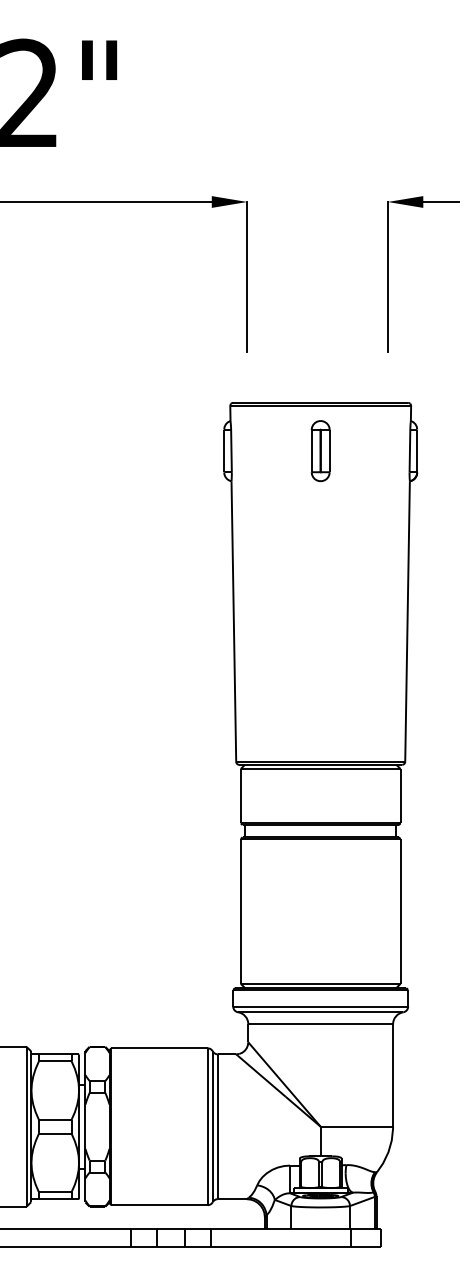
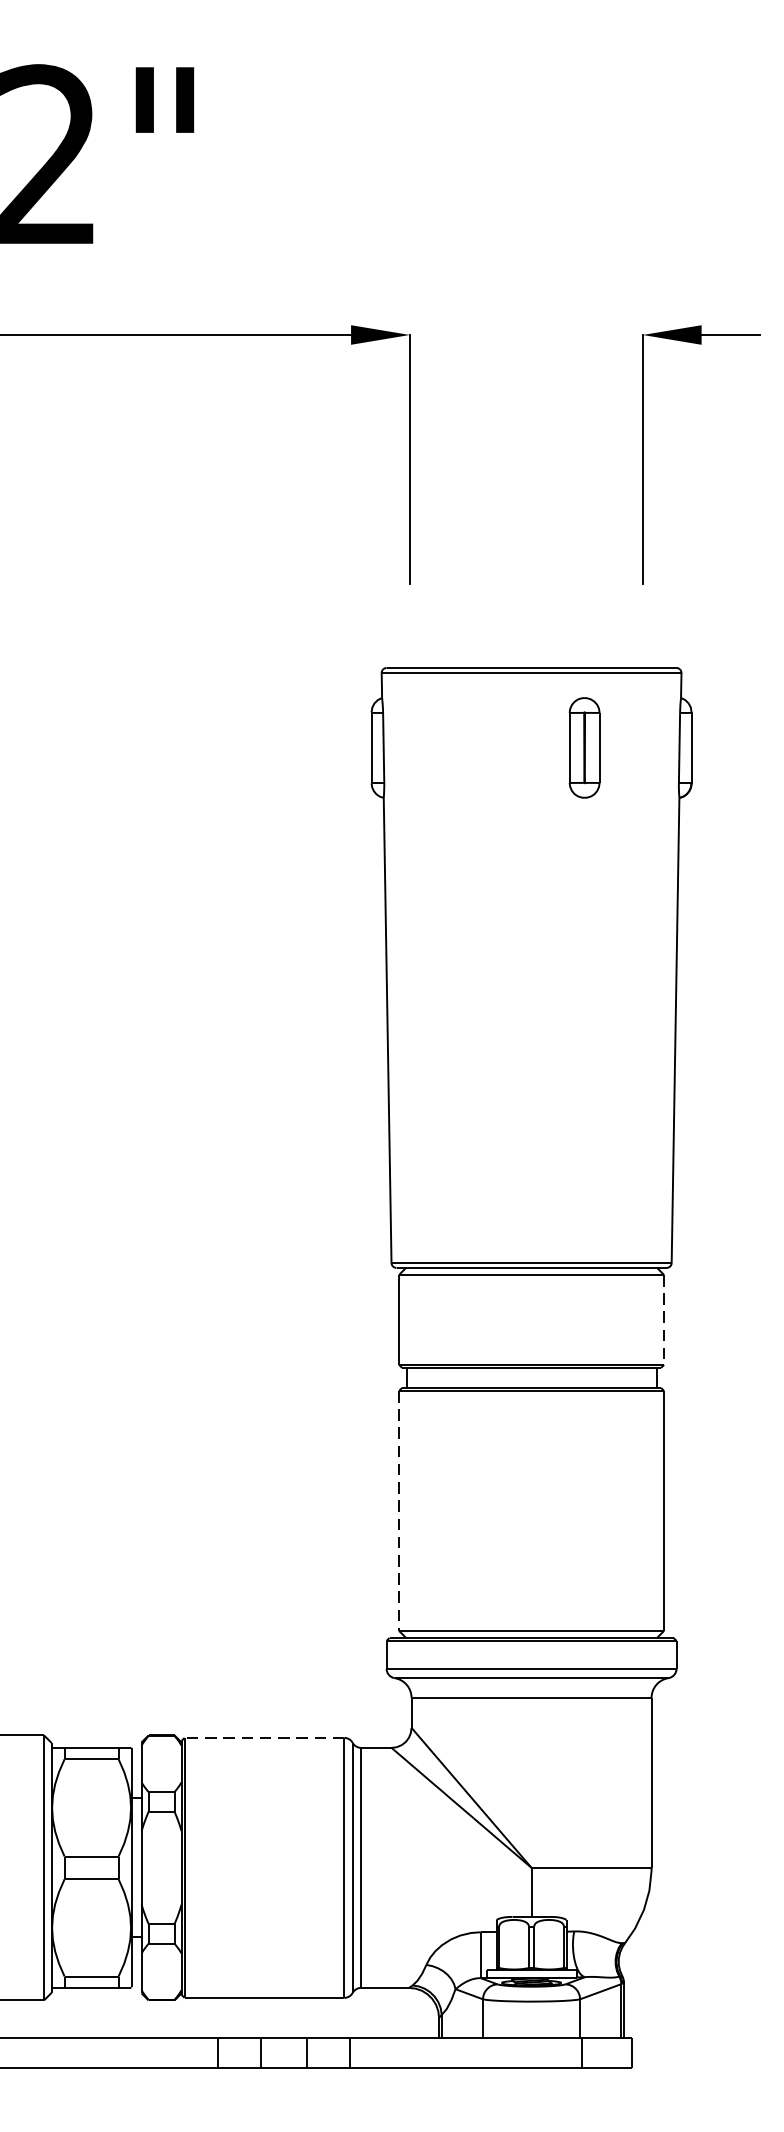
part: (320, 450) -> (584, 746), moved
line: (400, 796) -> (663, 1320), solid -> dashed
line: (240, 911) -> (398, 1511), solid -> dashed
line: (159, 1048) -> (264, 1738), solid -> dashed

